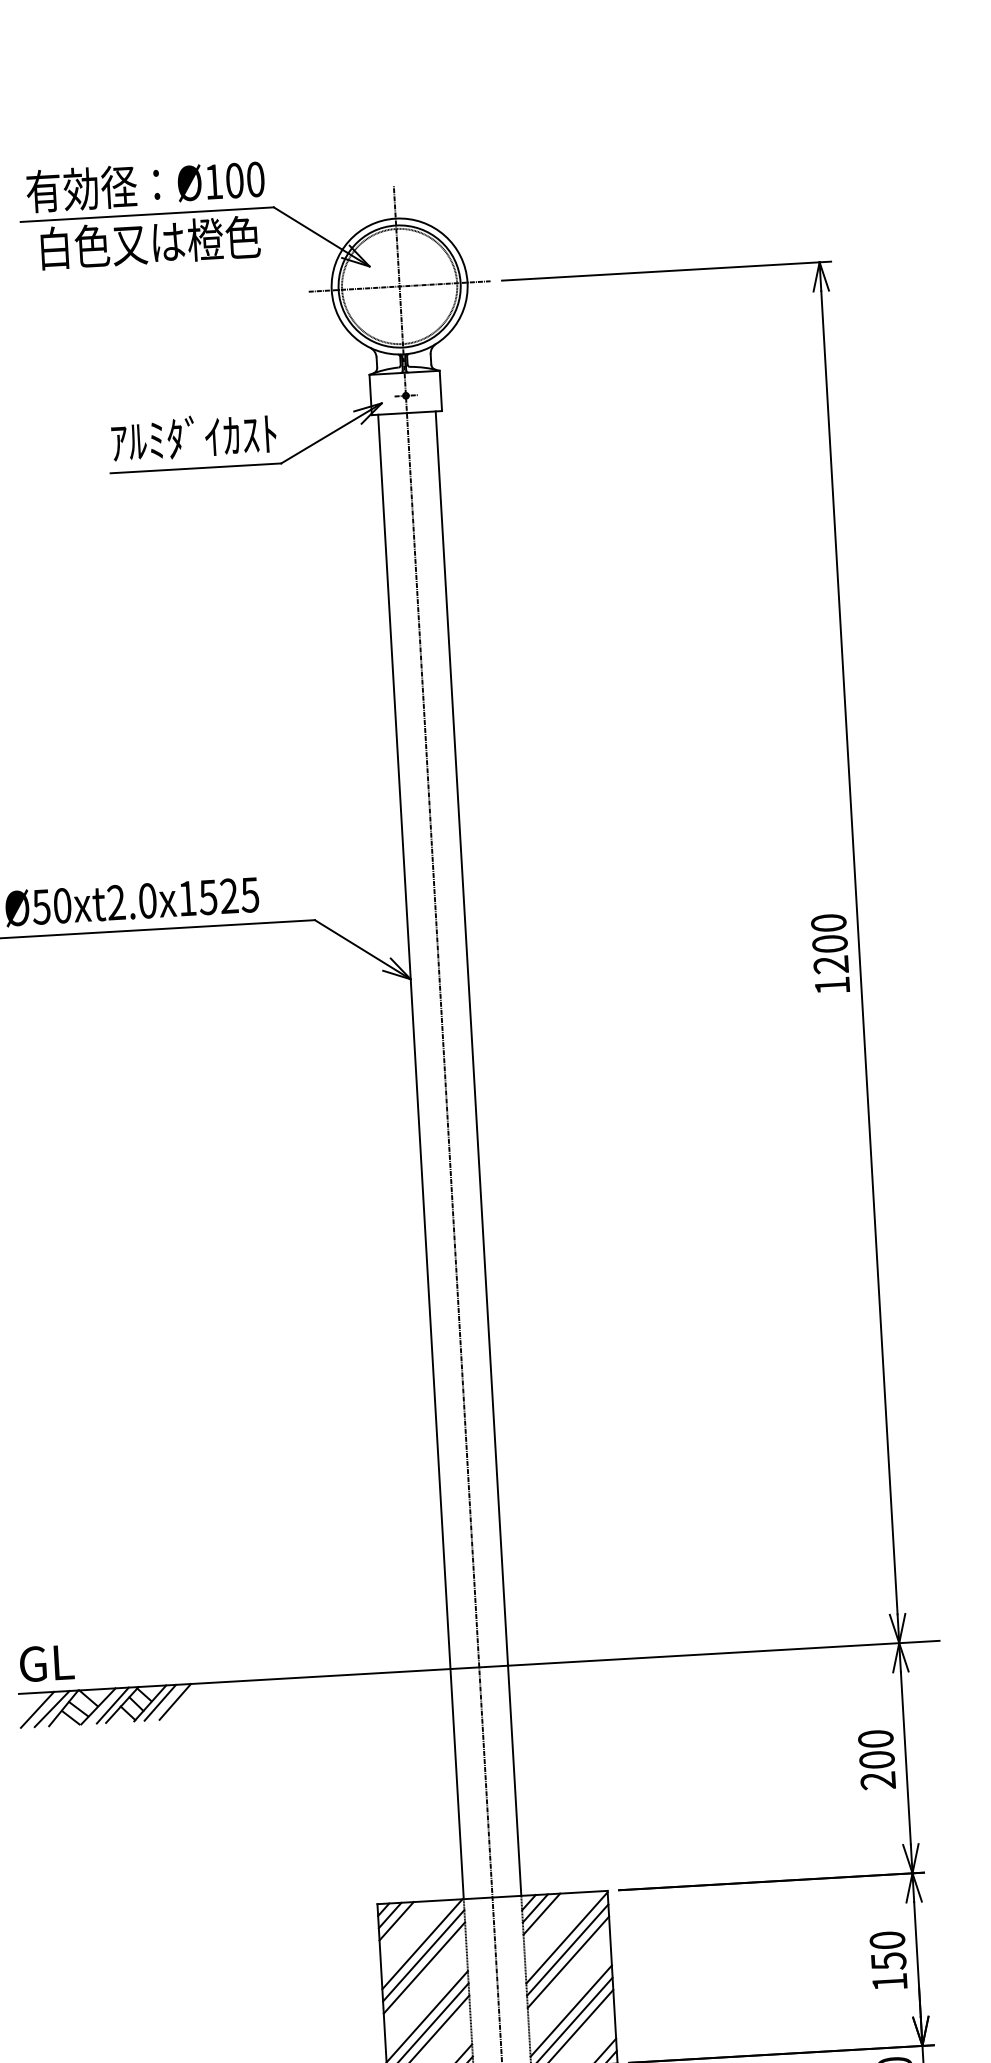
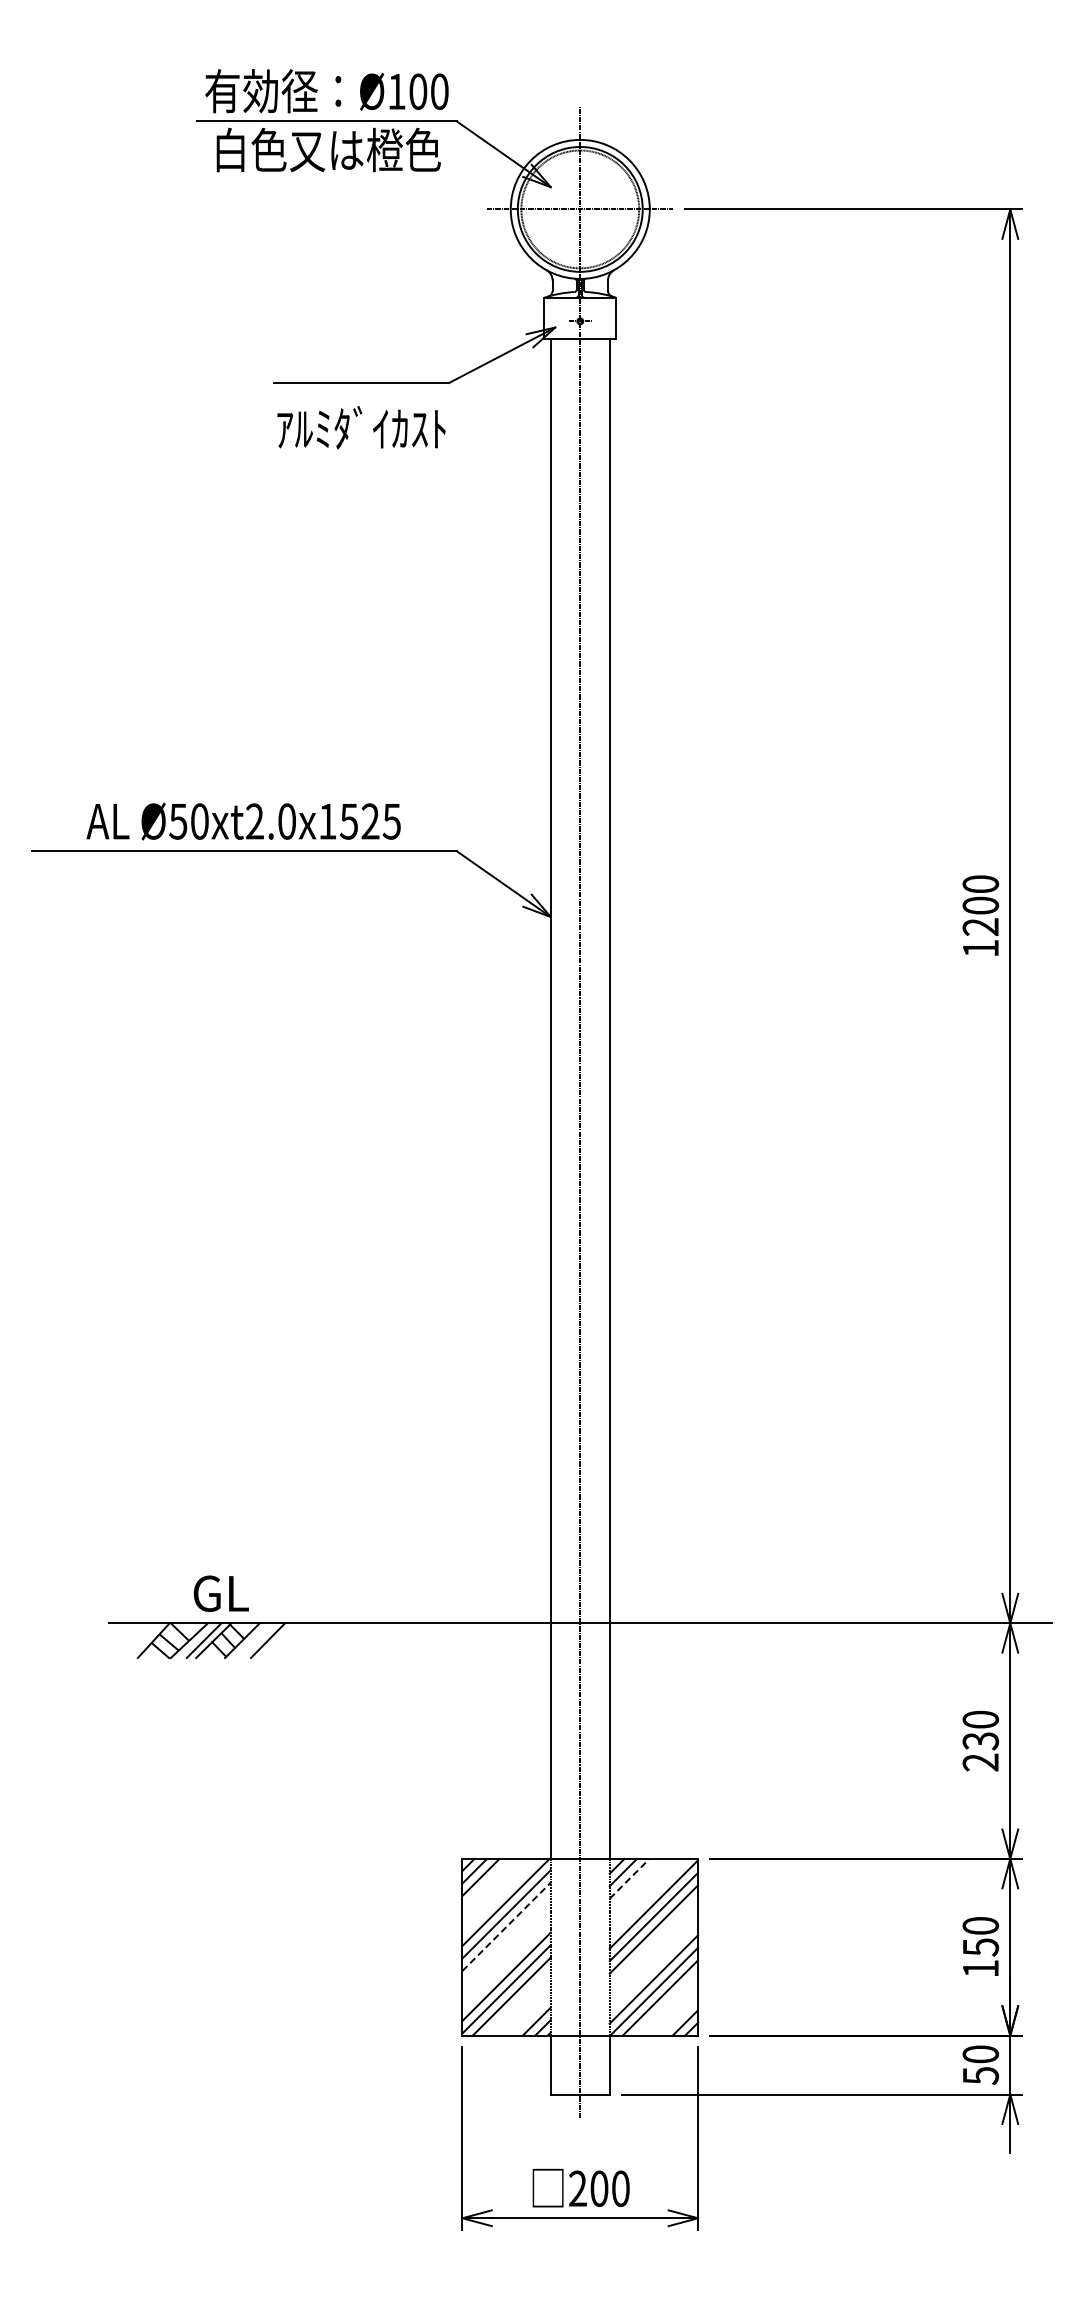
text: (193, 436) -> (361, 427), moved
text: (46, 1663) -> (220, 1593), moved
line: (160, 1702) -> (252, 1640), removed
line: (51, 1708) -> (141, 1640), removed
line: (37, 1709) -> (126, 1640), removed
text: (876, 1760) -> (980, 1741), 200 -> 230
line: (541, 1913) -> (629, 1878), solid -> dashed
line: (425, 1967) -> (507, 1926), solid -> dashed

